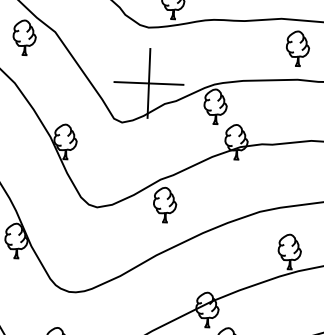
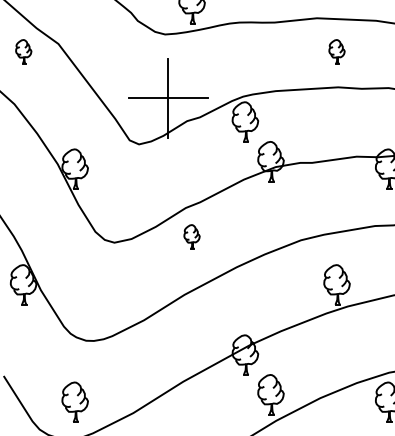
part: (24, 37) -> (23, 51), size x0.6
part: (297, 48) -> (336, 51), size x0.6
part: (164, 204) -> (191, 236), size x0.6

